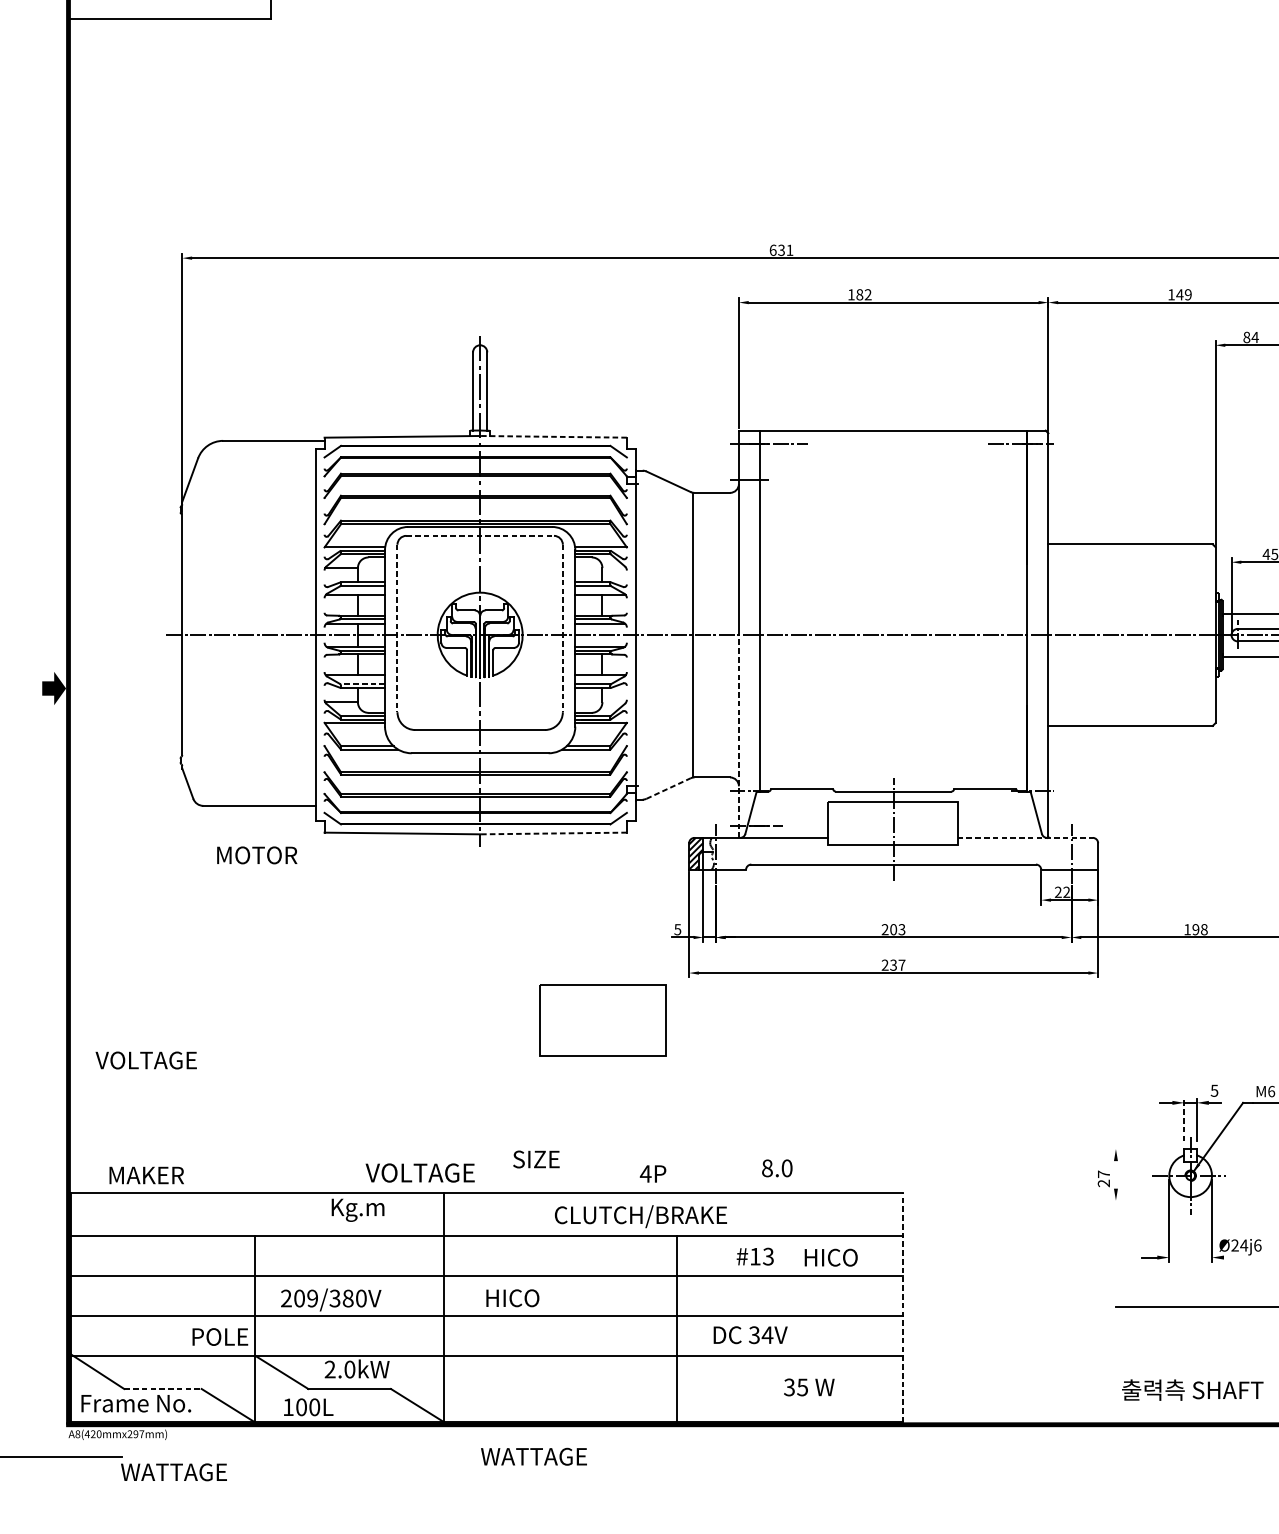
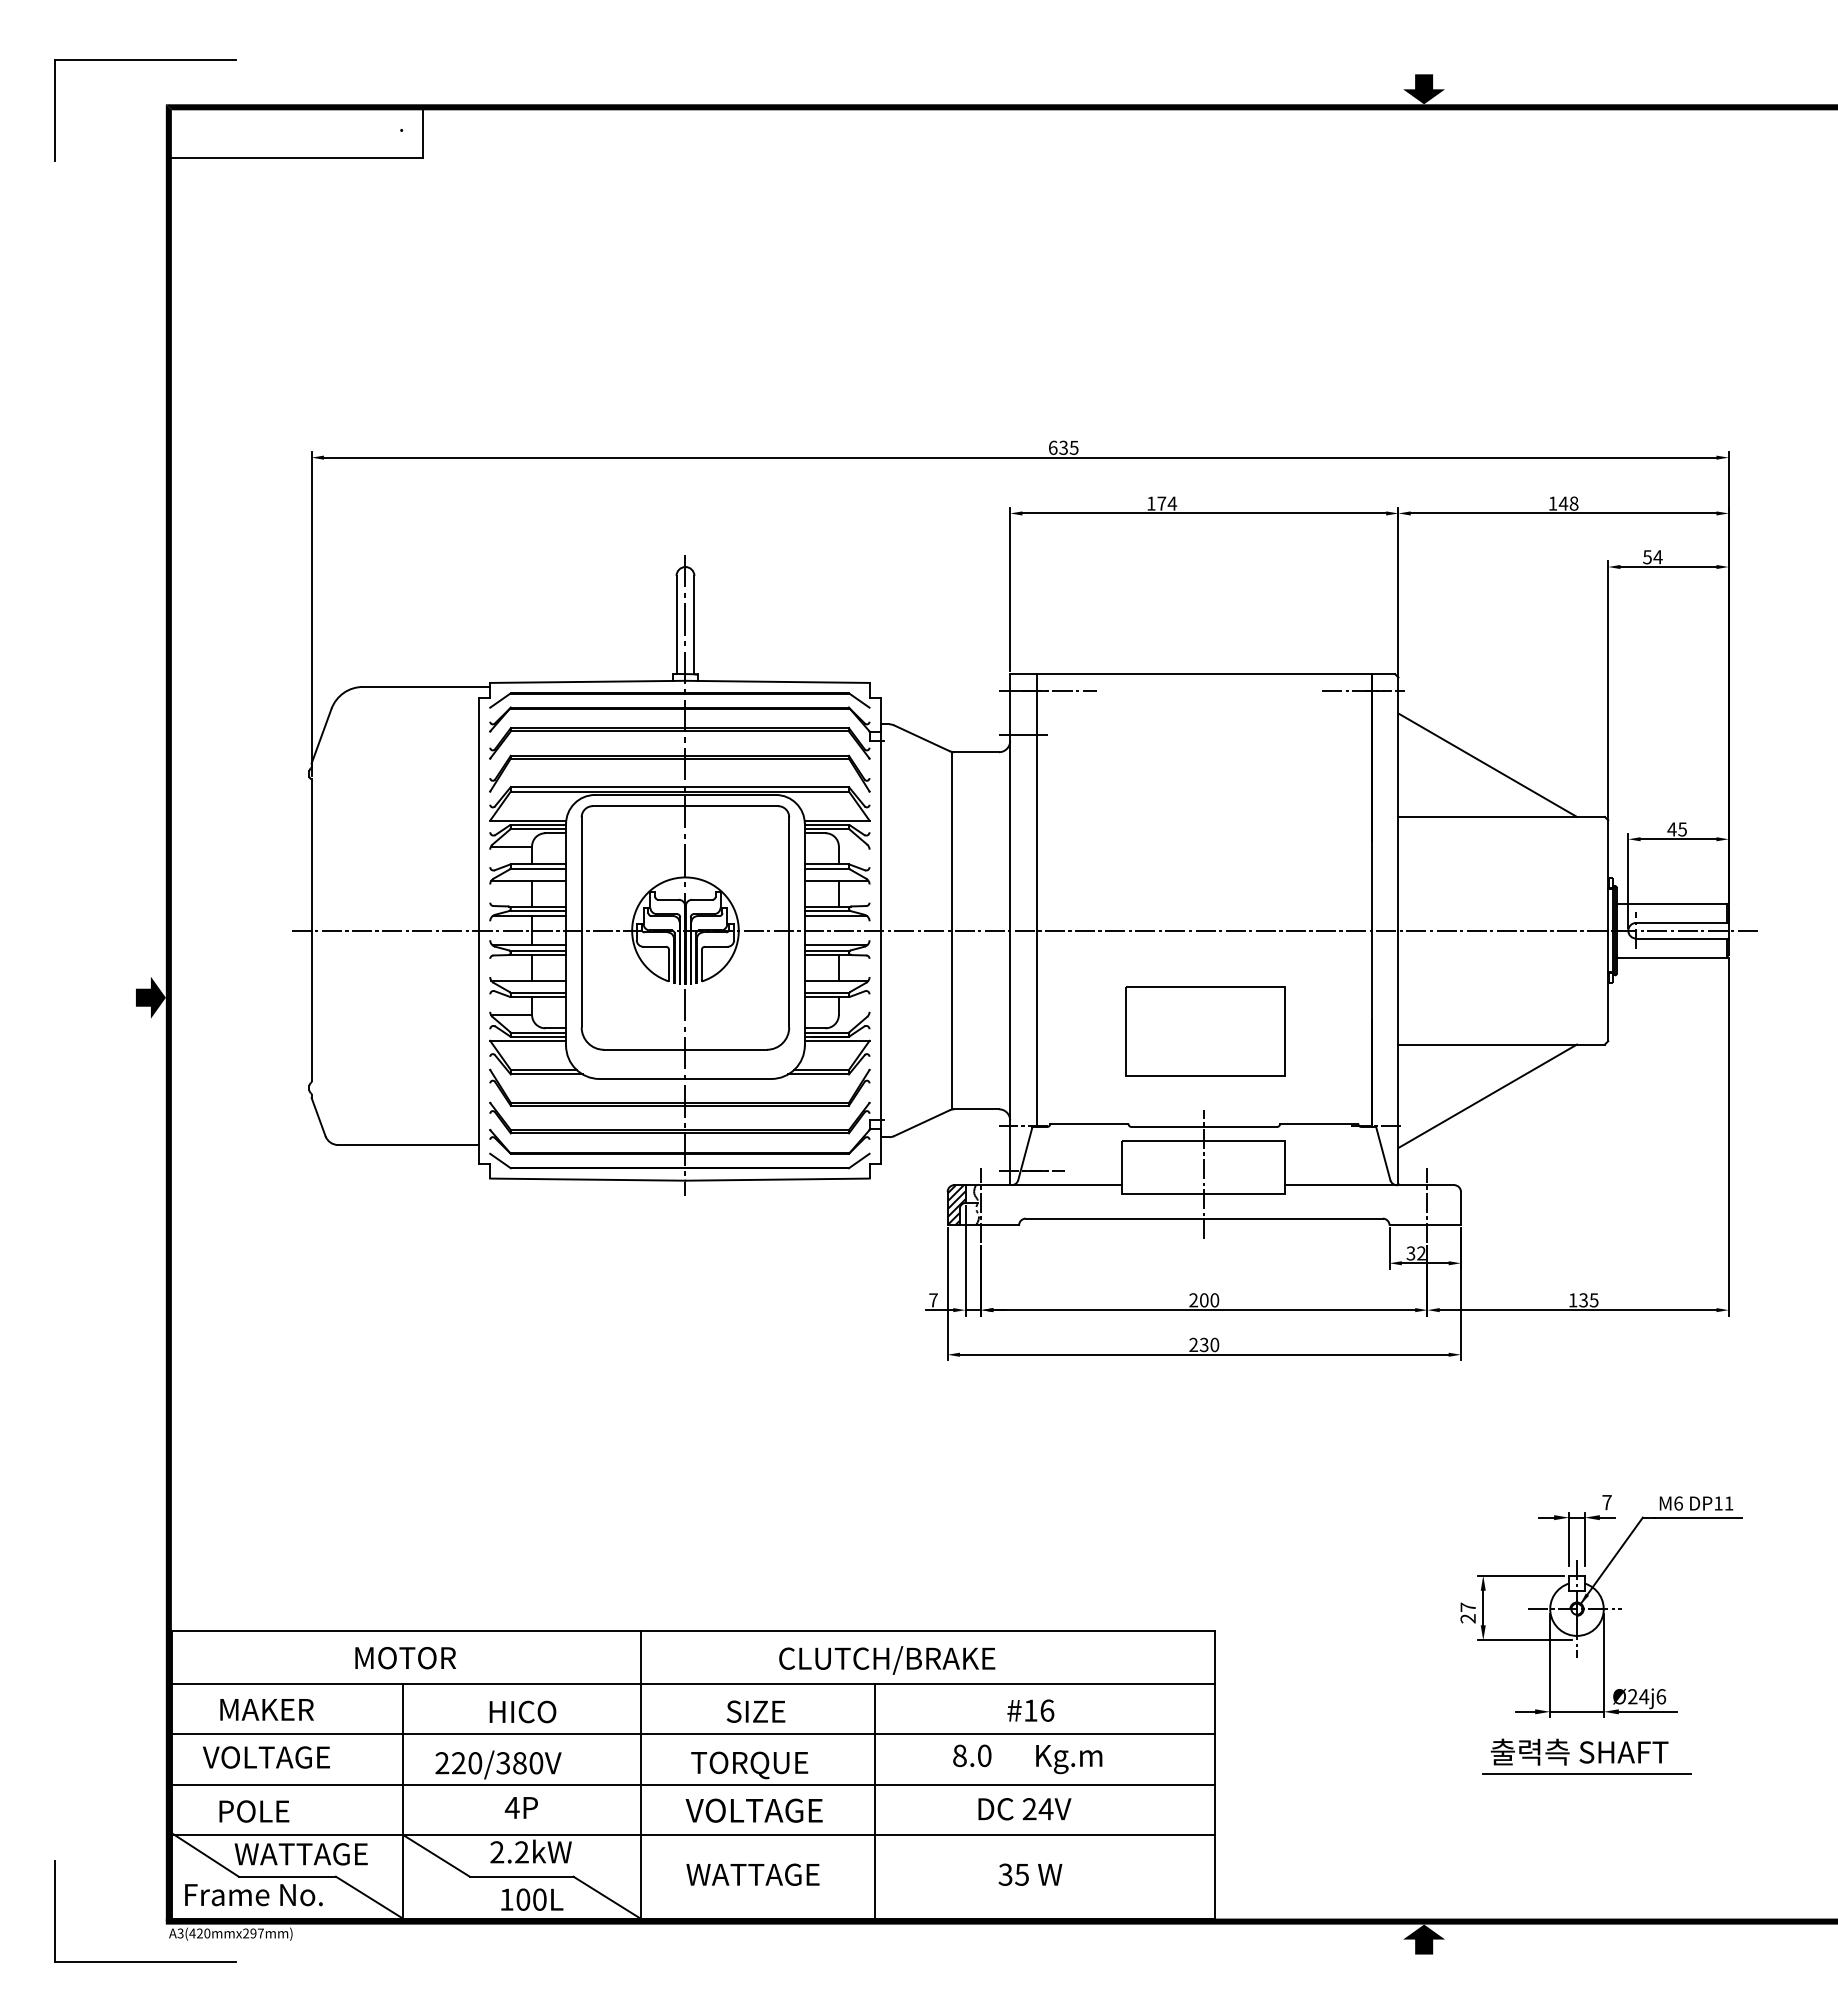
text: (789, 250) -> (1073, 447), 631 -> 635
text: (864, 294) -> (1167, 503), 182 -> 174
text: (1187, 294) -> (1573, 503), 149 -> 148
text: (1246, 337) -> (1647, 557), 84 -> 54
line: (553, 436) -> (777, 681), dashed -> solid
line: (1119, 502) -> (1487, 764), added
line: (480, 536) -> (685, 806), dashed -> solid
line: (397, 628) -> (581, 922), dashed -> solid
line: (563, 628) -> (789, 922), dashed -> solid
line: (363, 684) -> (538, 992), dashed -> solid
line: (739, 736) -> (1010, 1057), dashed -> solid
line: (1119, 766) -> (1487, 1095), added
line: (668, 788) -> (921, 1123), dashed -> solid
line: (553, 833) -> (777, 1179), dashed -> solid
line: (1025, 838) -> (1369, 1185), dashed -> solid
text: (257, 855) -> (405, 1658), moved
text: (1057, 892) -> (1410, 1253), 22 -> 32
text: (677, 929) -> (933, 1300), 5 -> 7
text: (901, 929) -> (1214, 1300), 203 -> 200
text: (1199, 929) -> (1588, 1300), 198 -> 135
text: (901, 964) -> (1214, 1344), 237 -> 230
part: (602, 1020) -> (1205, 1031), moved
text: (146, 1060) -> (266, 1757), moved
text: (1214, 1090) -> (1606, 1502), 5 -> 7
line: (1184, 1120) -> (1569, 1539), dashed -> solid
line: (1146, 1148) -> (1521, 1575), added
text: (535, 1159) -> (755, 1711), moved
text: (777, 1168) -> (972, 1755), moved
text: (419, 1172) -> (753, 1810), moved
text: (652, 1173) -> (520, 1807), moved
line: (1116, 1174) -> (1483, 1607), added
text: (146, 1175) -> (266, 1709), moved
line: (1148, 1200) -> (1524, 1640), added
text: (358, 1210) -> (1069, 1759), moved
text: (768, 1256) -> (1047, 1710), #13 -> #16
text: (830, 1257) -> (522, 1711), moved
line: (1190, 1257) -> (1576, 1711), added
line: (1246, 1257) -> (1647, 1711), added
text: (306, 1298) -> (467, 1763), 209/380V -> 220/380V
text: (531, 1300) -> (749, 1765), HICO -> TORQUE
line: (902, 1307) -> (1215, 1774), dashed -> solid
line: (676, 1329) -> (874, 1801), moved
text: (754, 1335) -> (1029, 1809), 34V -> 24V
text: (220, 1337) -> (254, 1811), moved
text: (349, 1369) -> (521, 1852), 2.0kW -> 2.2kW
text: (809, 1387) -> (1030, 1874), moved
line: (163, 1388) -> (287, 1876), dashed -> solid
text: (1192, 1389) -> (1579, 1751), moved
text: (308, 1407) -> (532, 1899), moved
text: (77, 1434) -> (180, 1933), A8(420mmx297mm) -> A3(420mmx297mm)
fill: (1069, 1439) -> (1424, 1939), added
text: (533, 1456) -> (752, 1874), moved
text: (173, 1472) -> (300, 1854), moved

